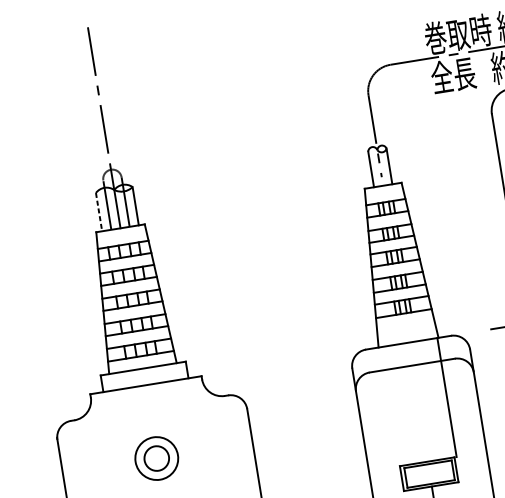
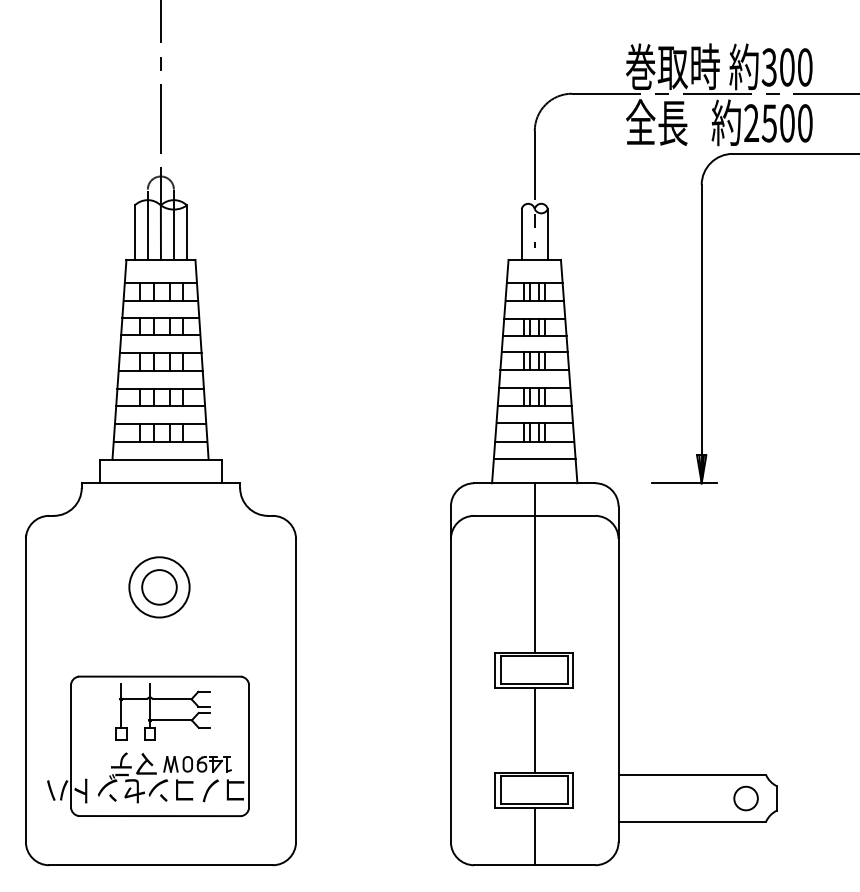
line: (98, 212) -> (134, 233), dashed -> solid
line: (405, 326) -> (534, 459), added
line: (446, 397) -> (534, 567), moved

